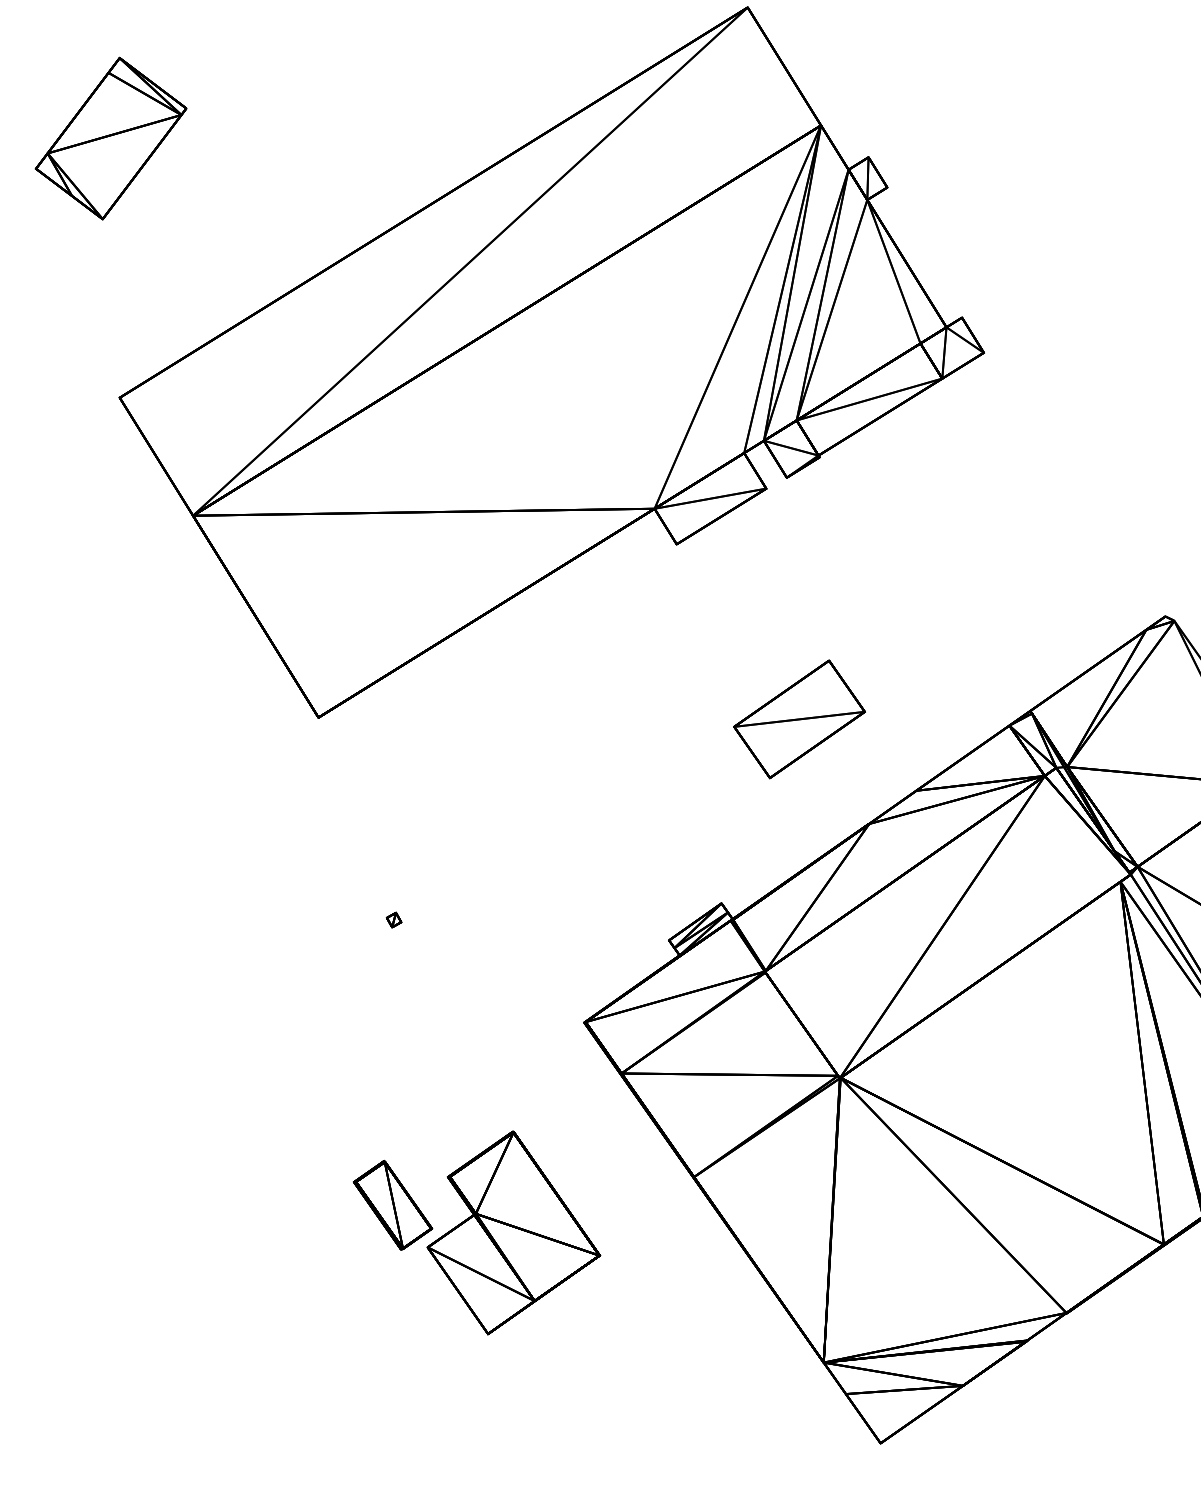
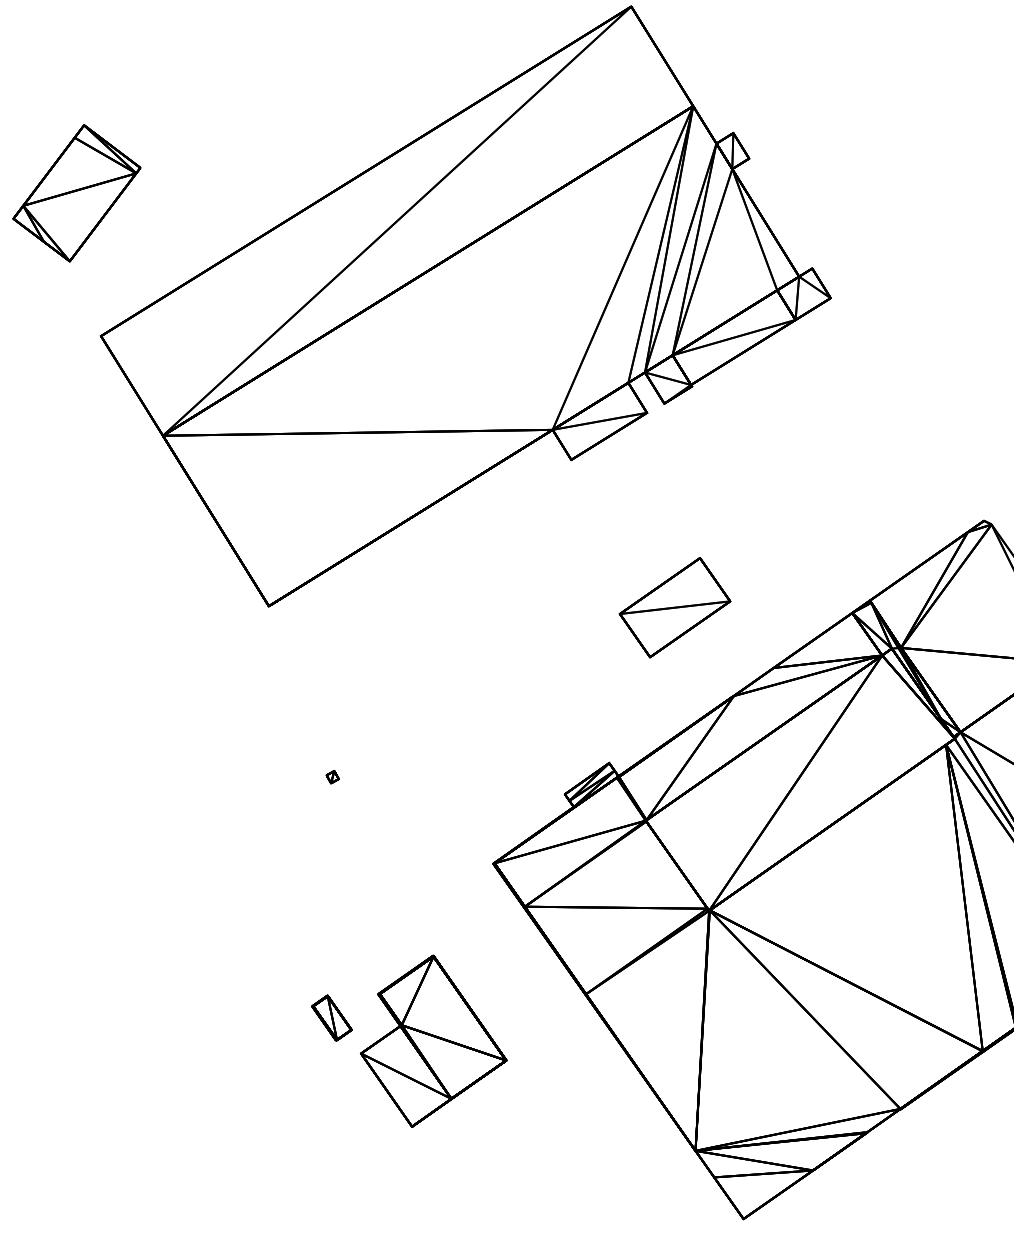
part: (110, 138) -> (76, 193), moved
part: (393, 1205) -> (332, 1018), size x0.6

